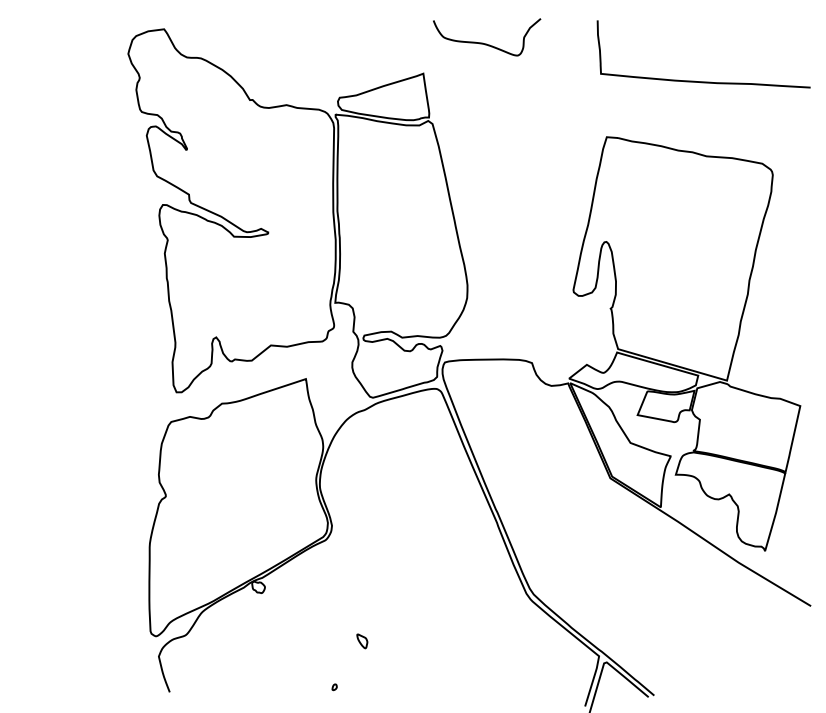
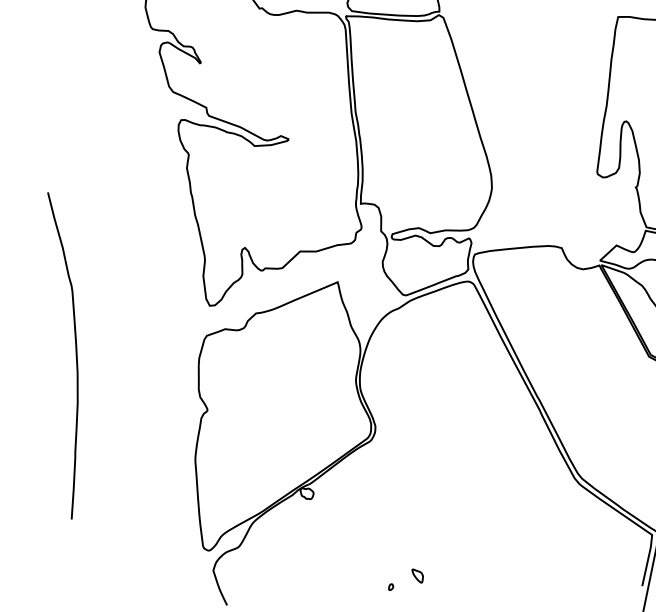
curve: (38, 434) -> (75, 358), added
part: (362, 641) -> (418, 576), moved

